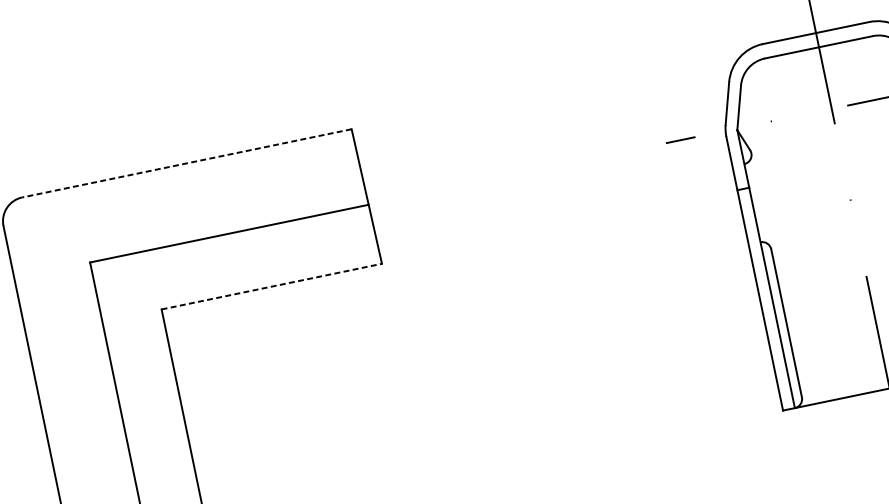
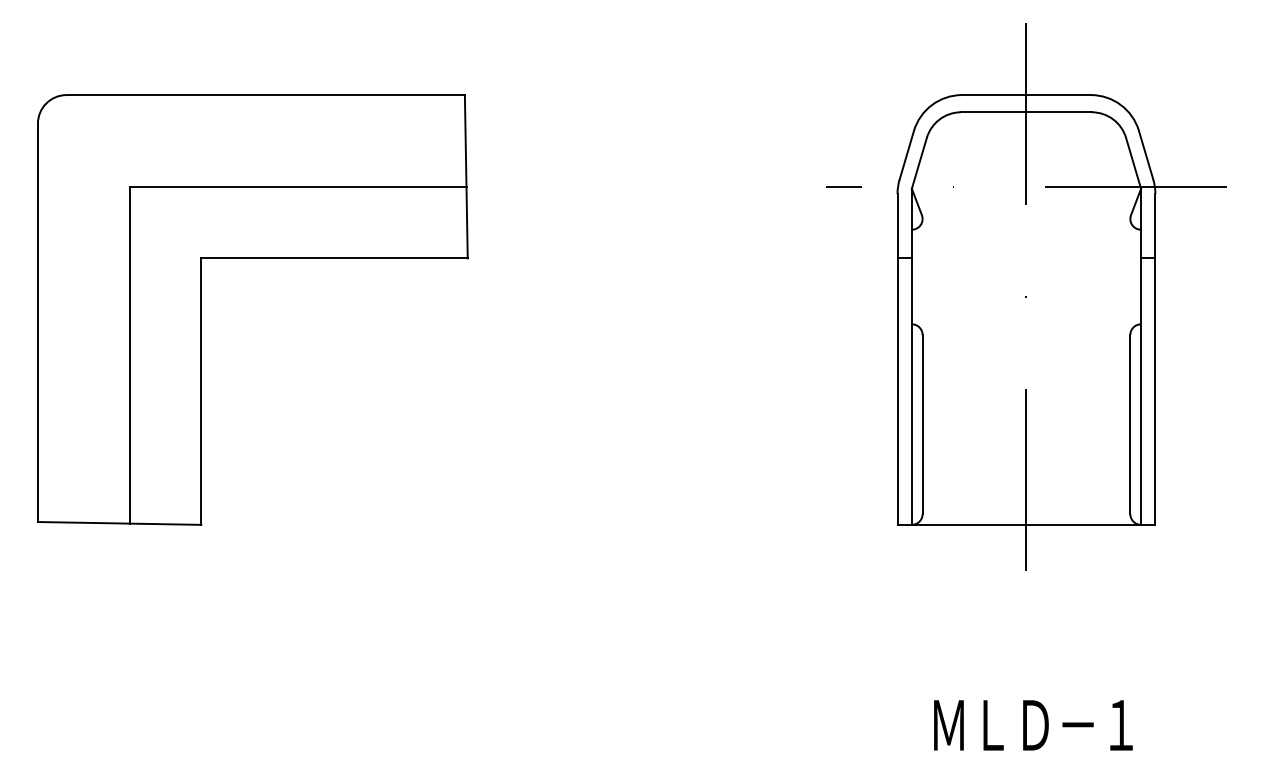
line: (186, 163) -> (265, 95), dashed -> solid
line: (272, 286) -> (335, 258), dashed -> solid

